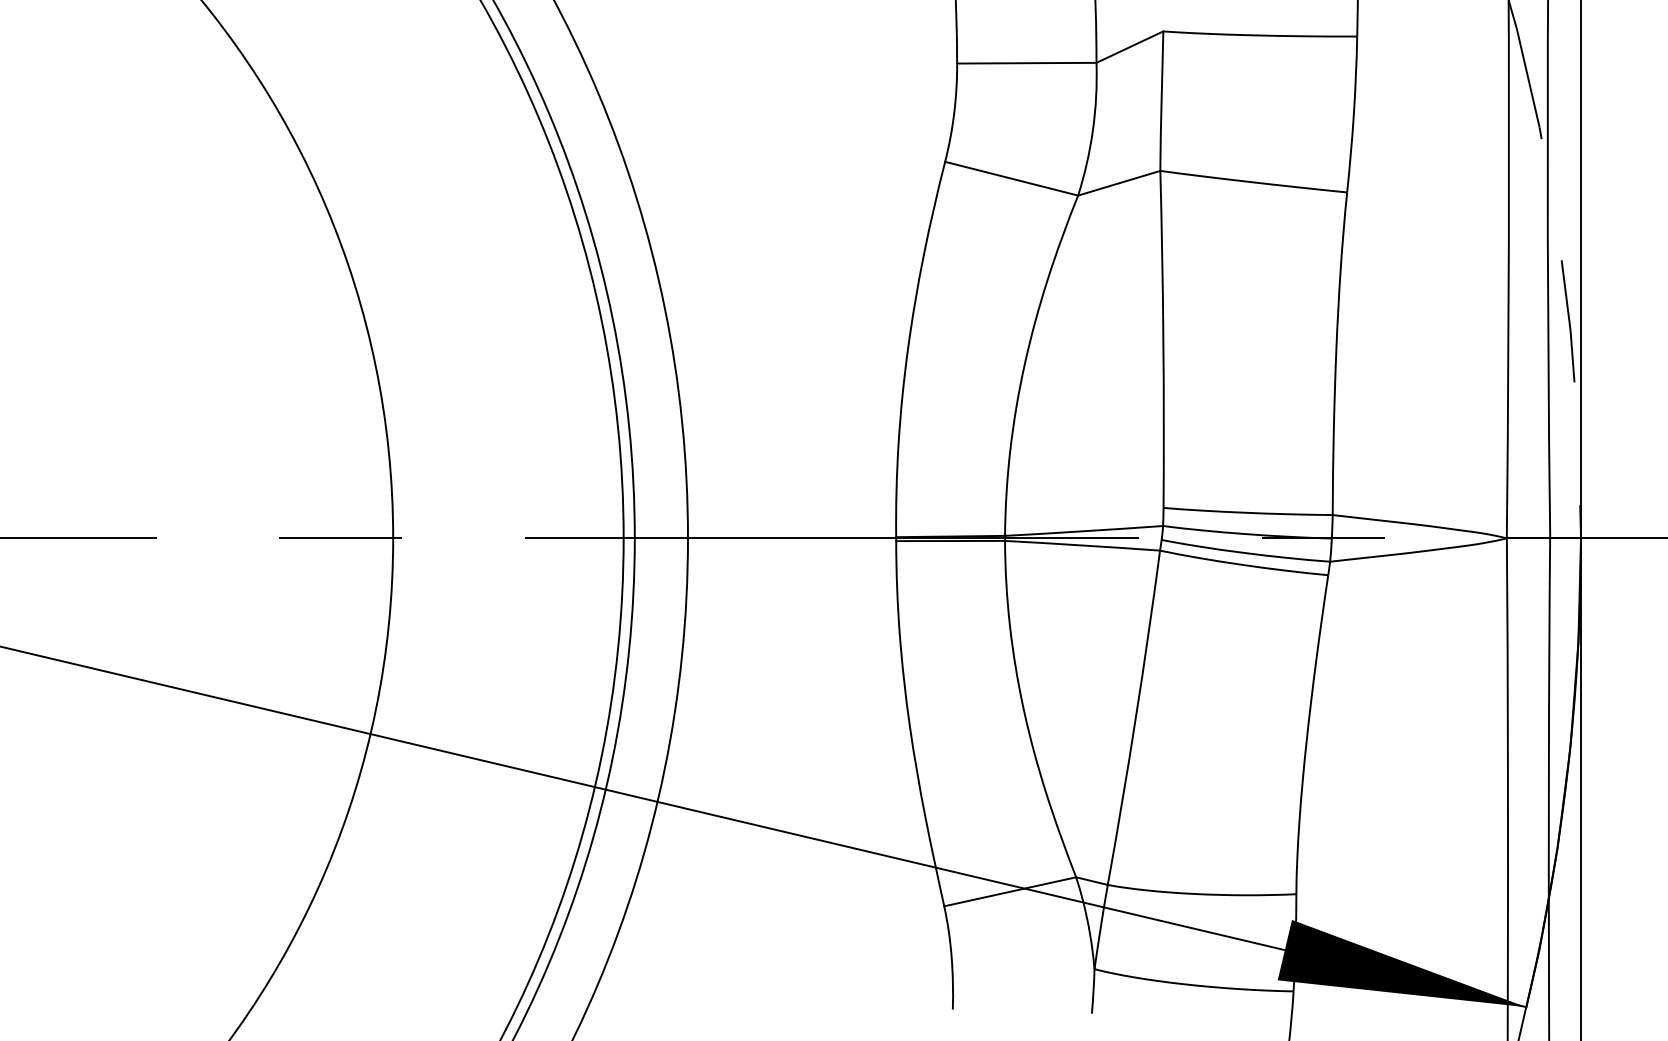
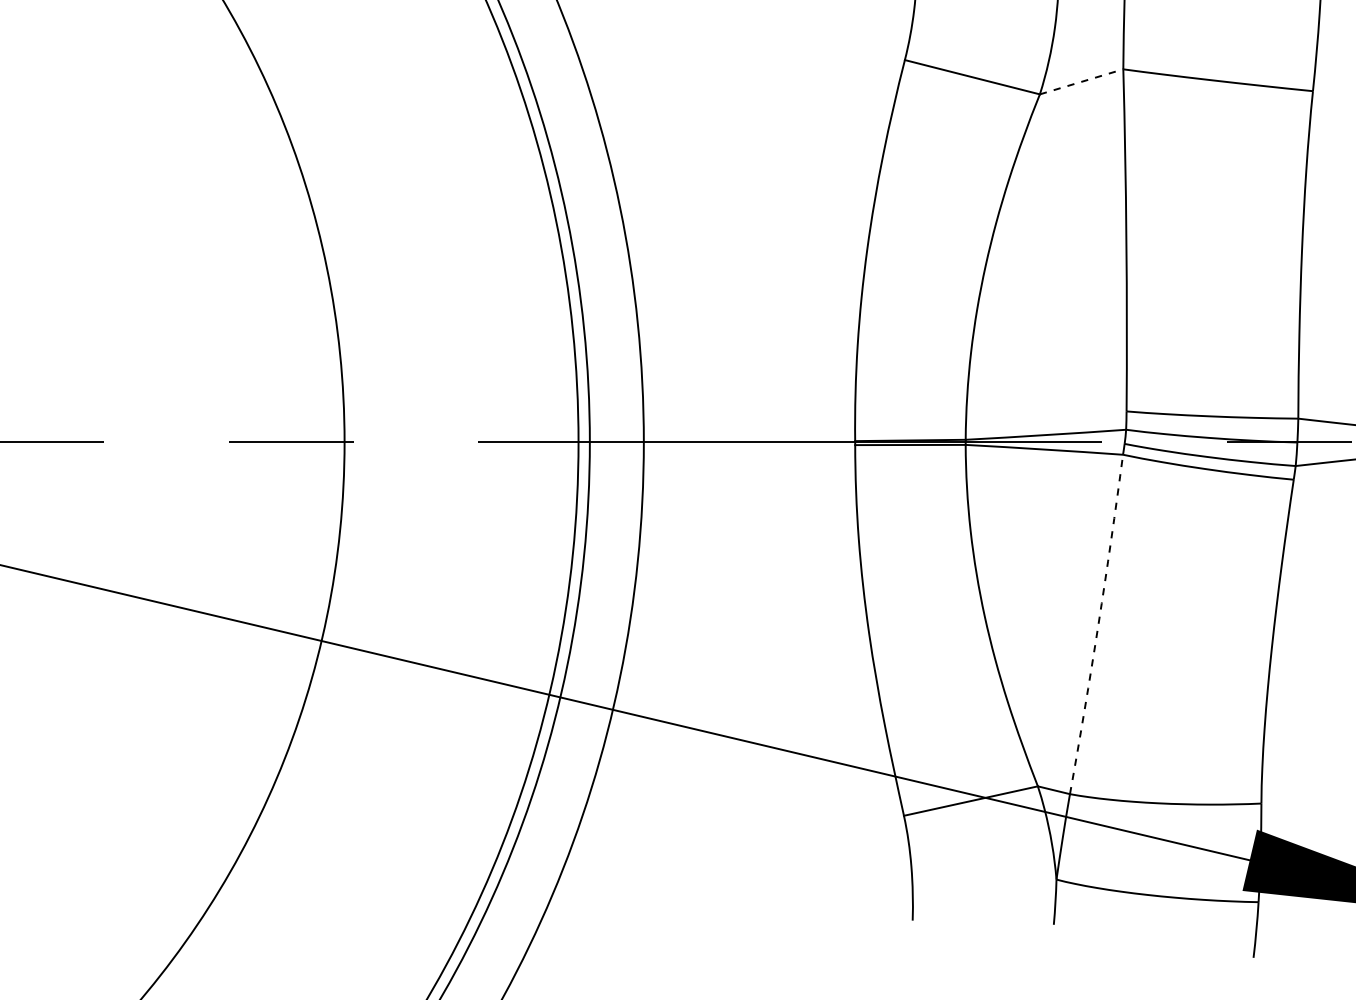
line: (1119, 183) -> (1081, 82), solid -> dashed
arc: (1135, 718) -> (1098, 625), solid -> dashed

